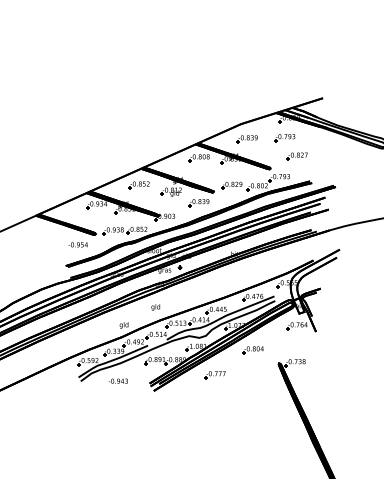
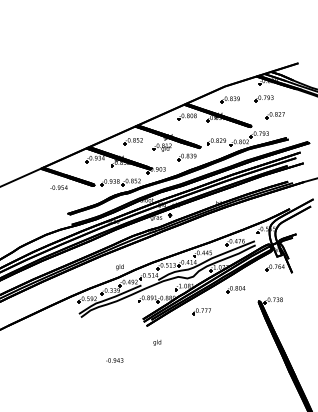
text: (77, 244) -> (58, 187), moved
text: (155, 307) -> (157, 342), moved
text: (117, 380) -> (113, 359), moved

